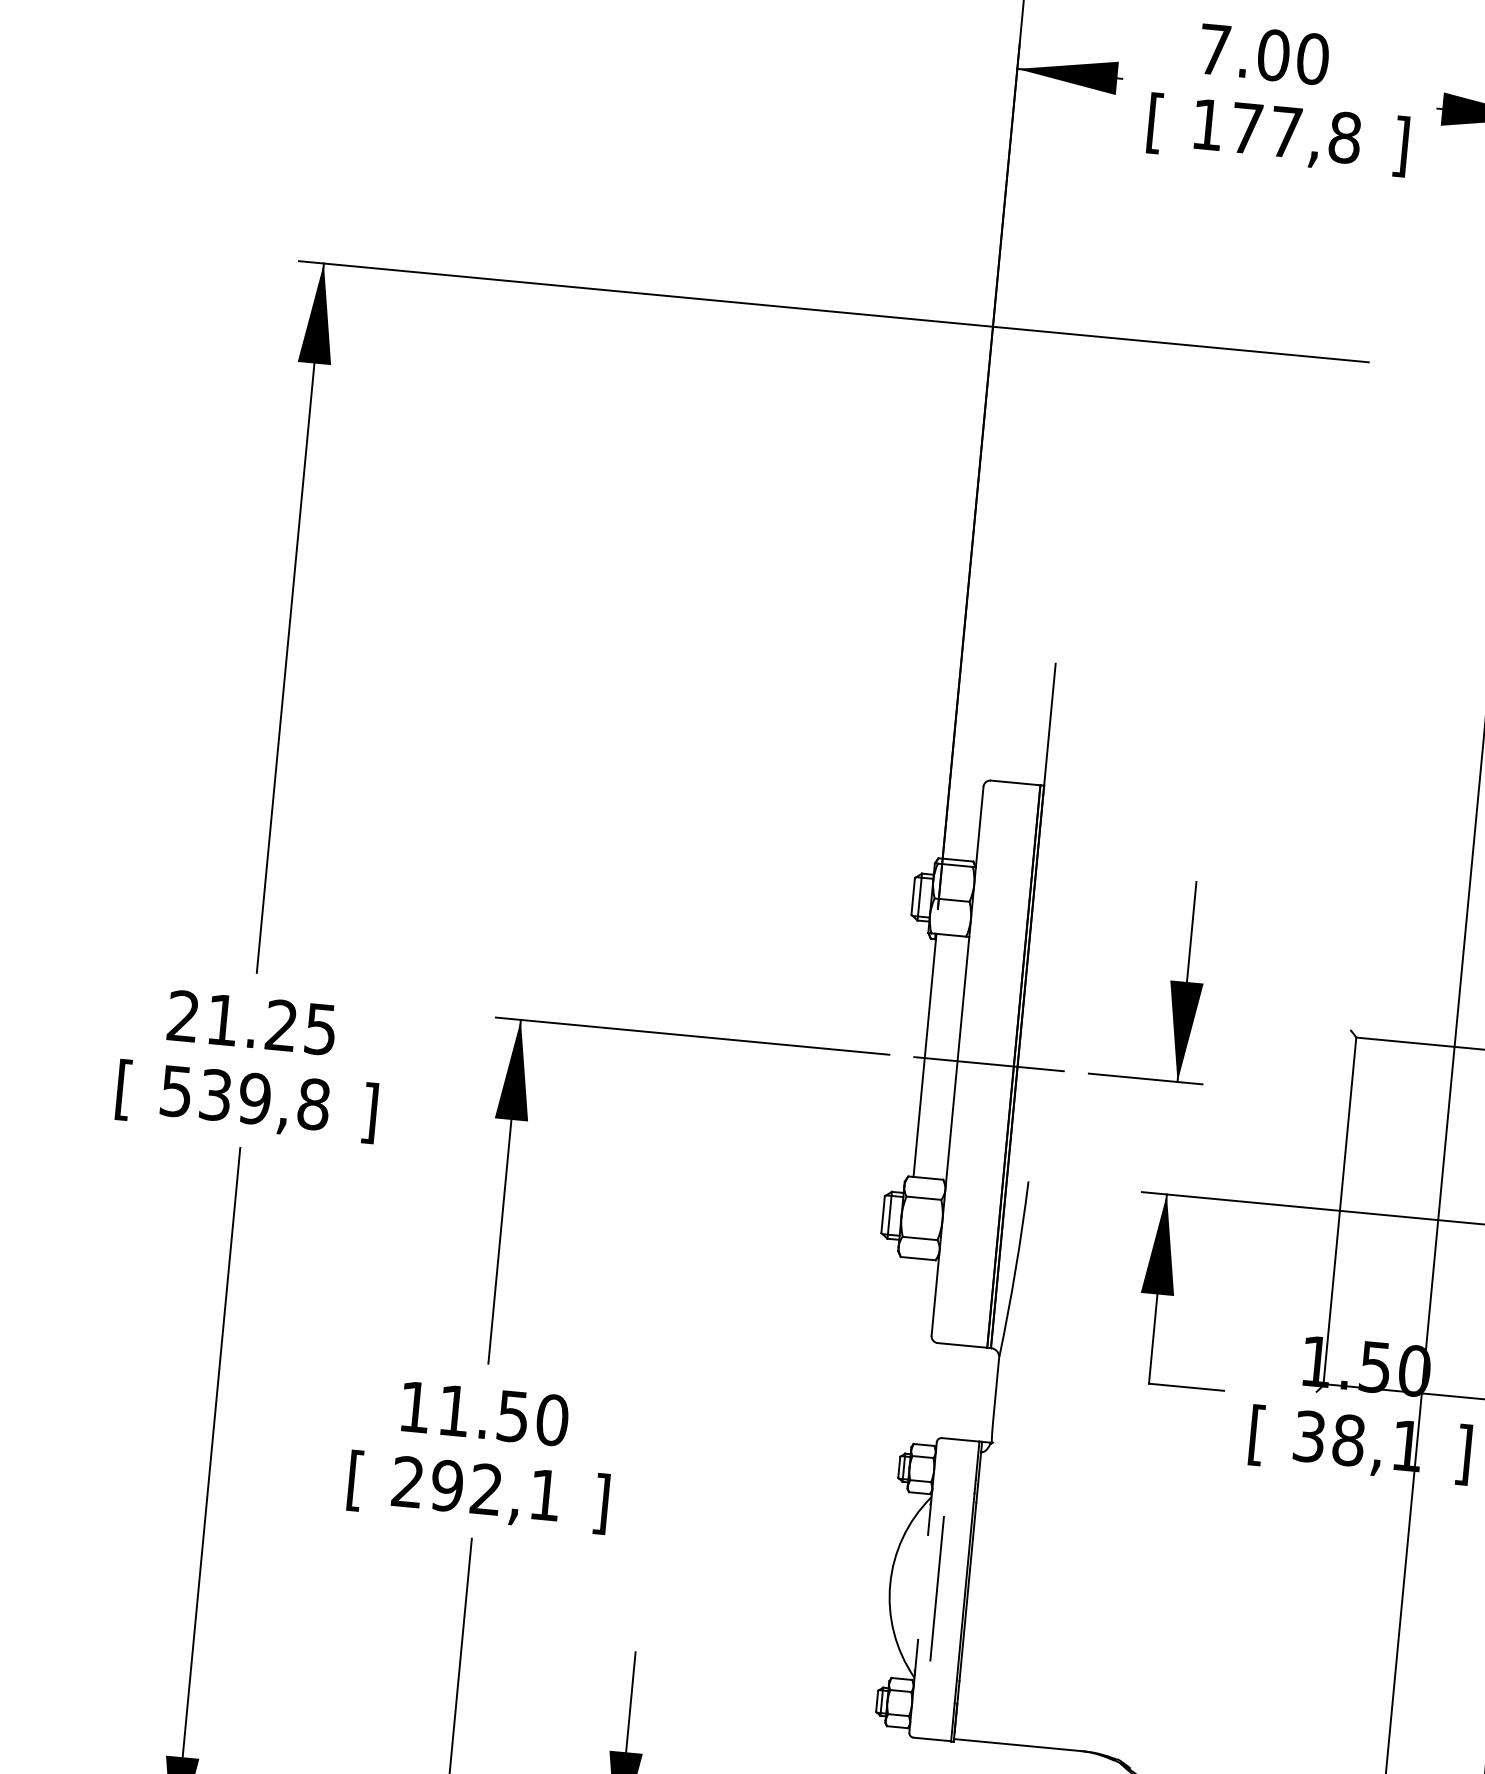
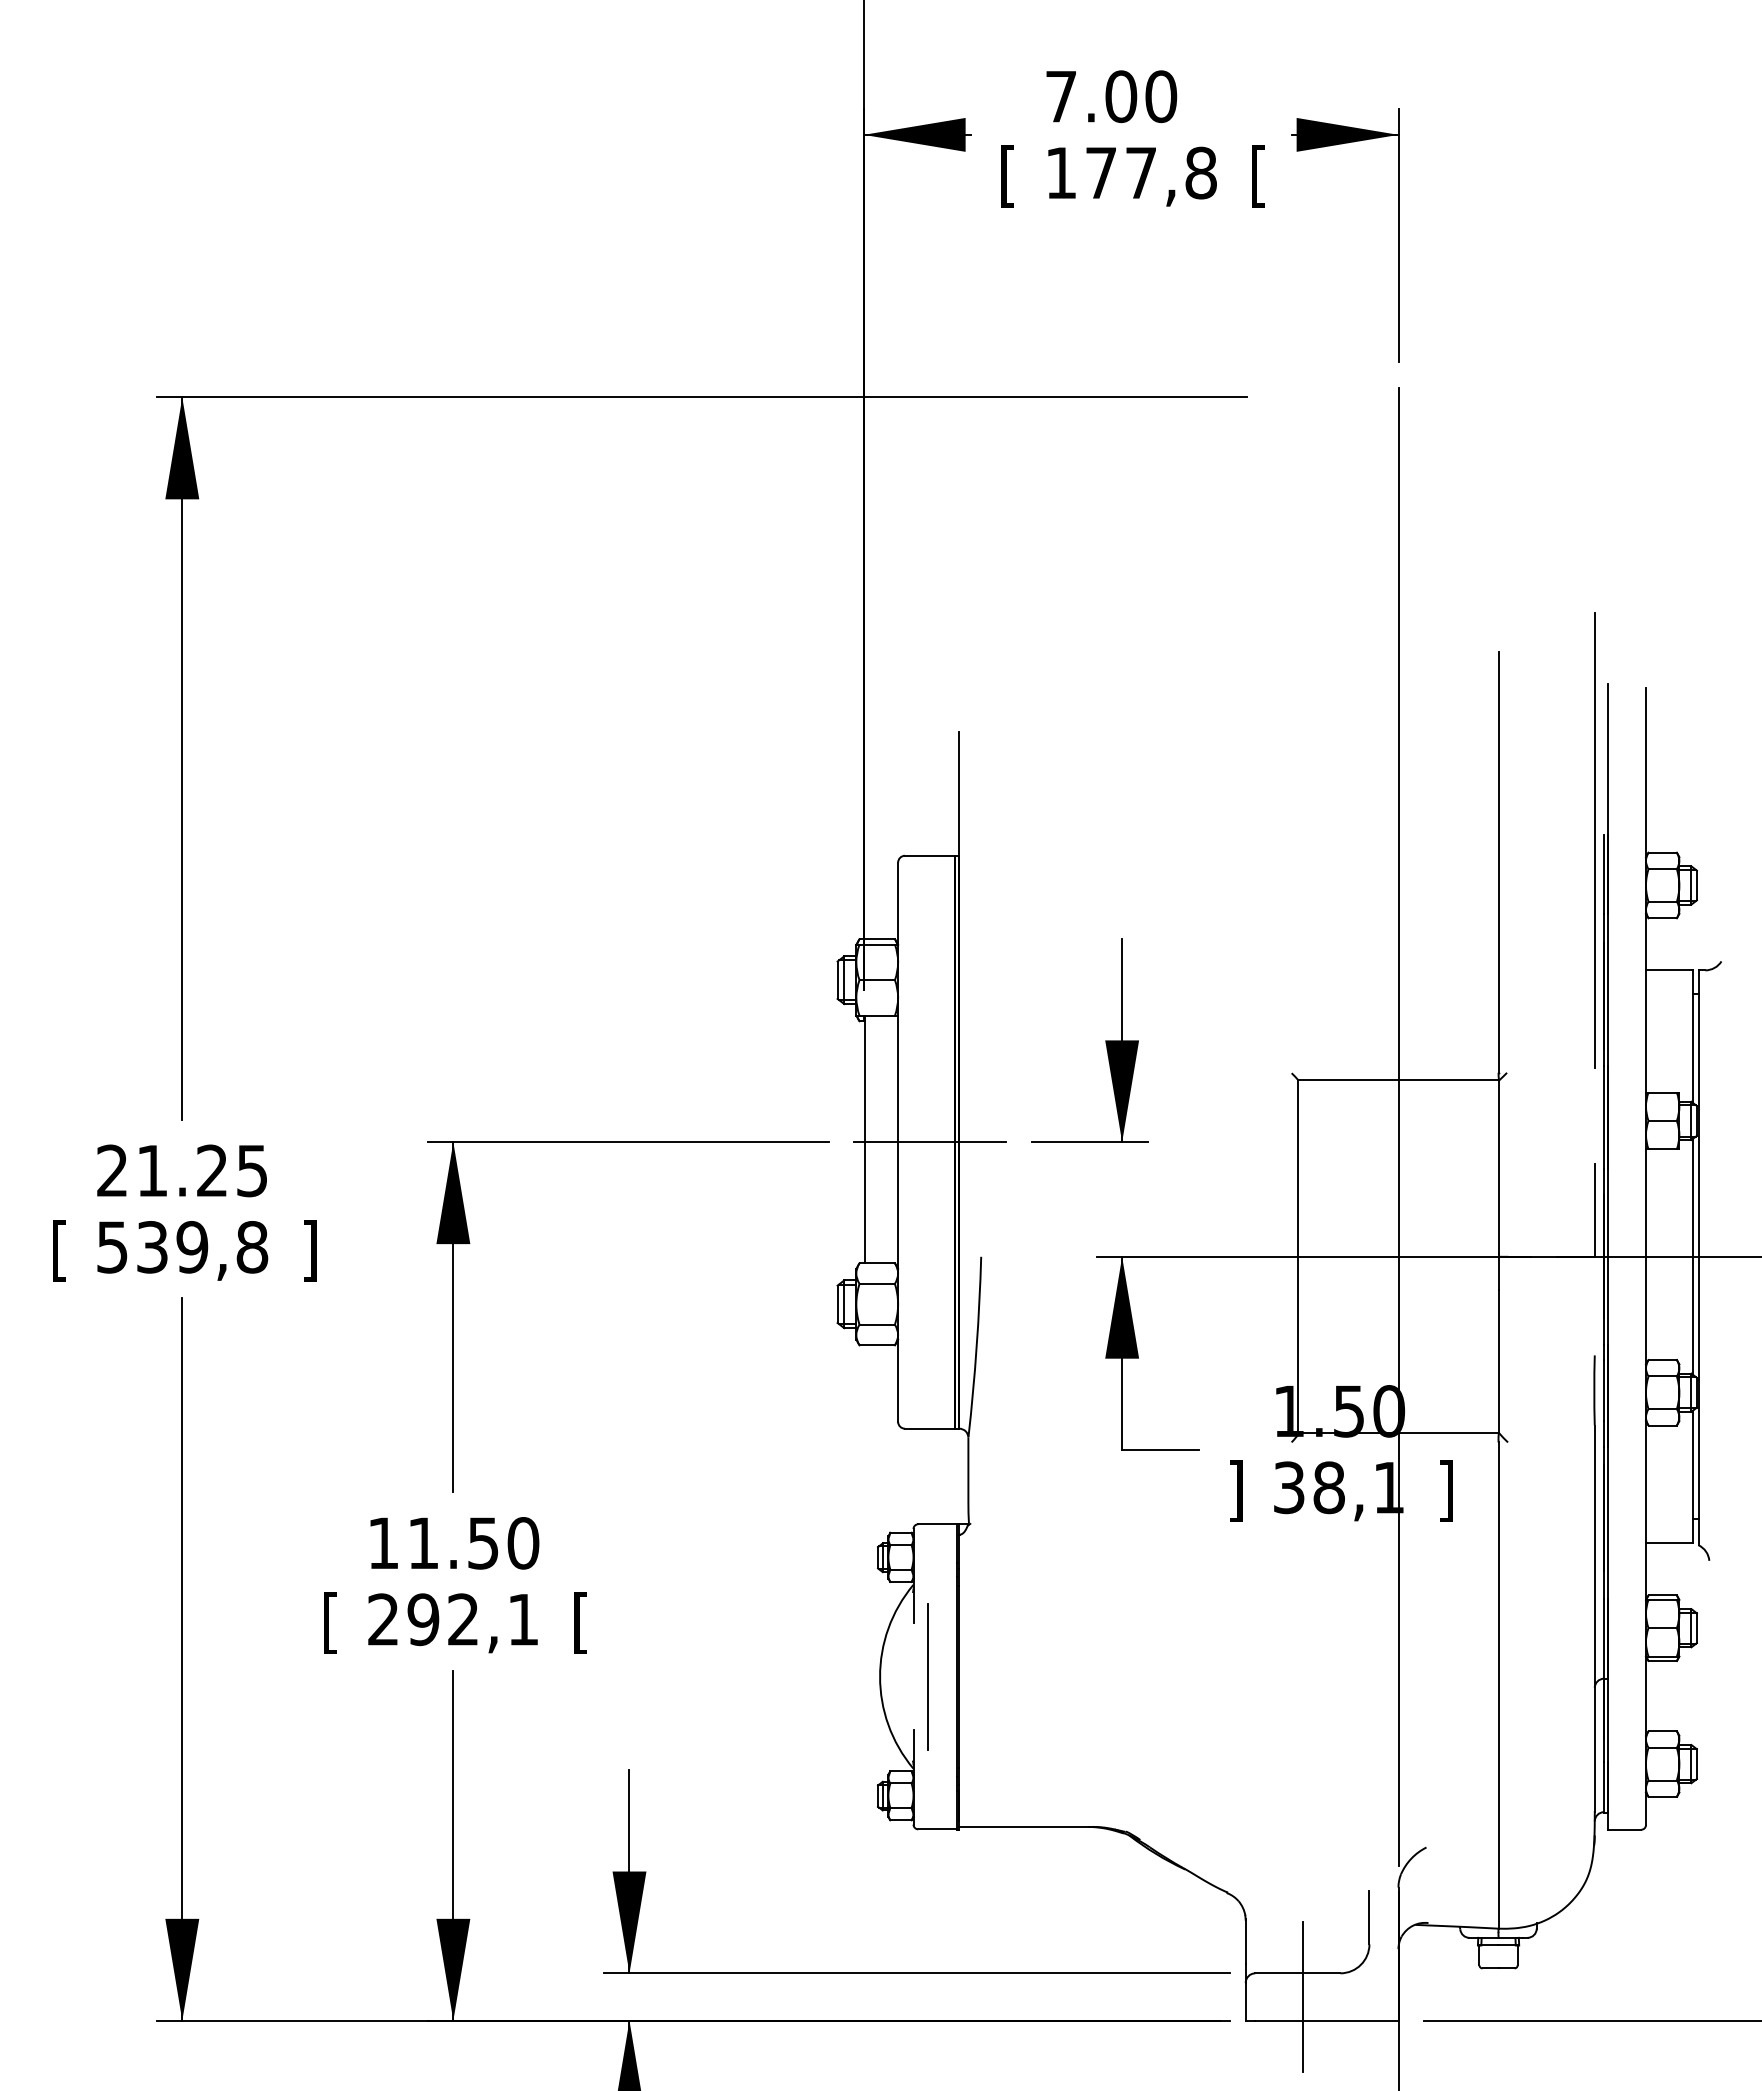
text: (1401, 146) -> (1258, 176), ] -> [
text: (1256, 1434) -> (1235, 1490), [ -> ]
text: (601, 1503) -> (580, 1622), ] -> [

